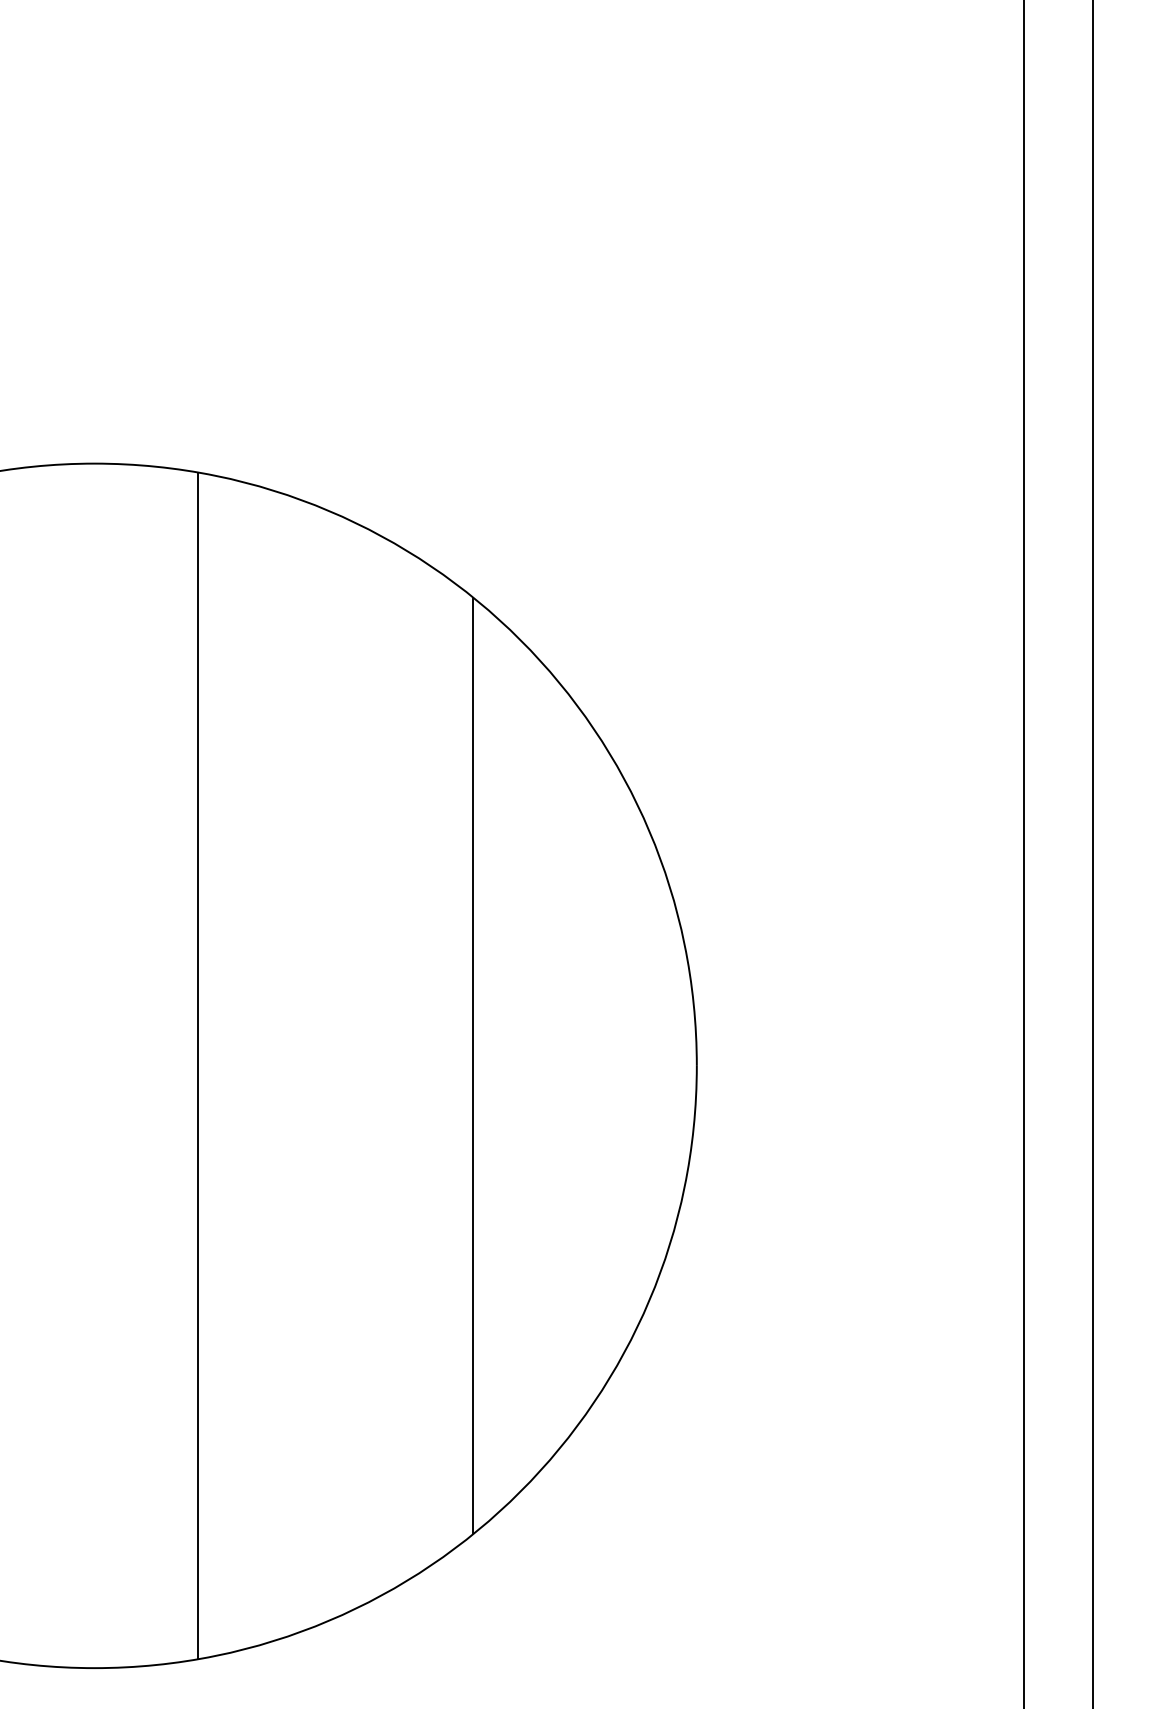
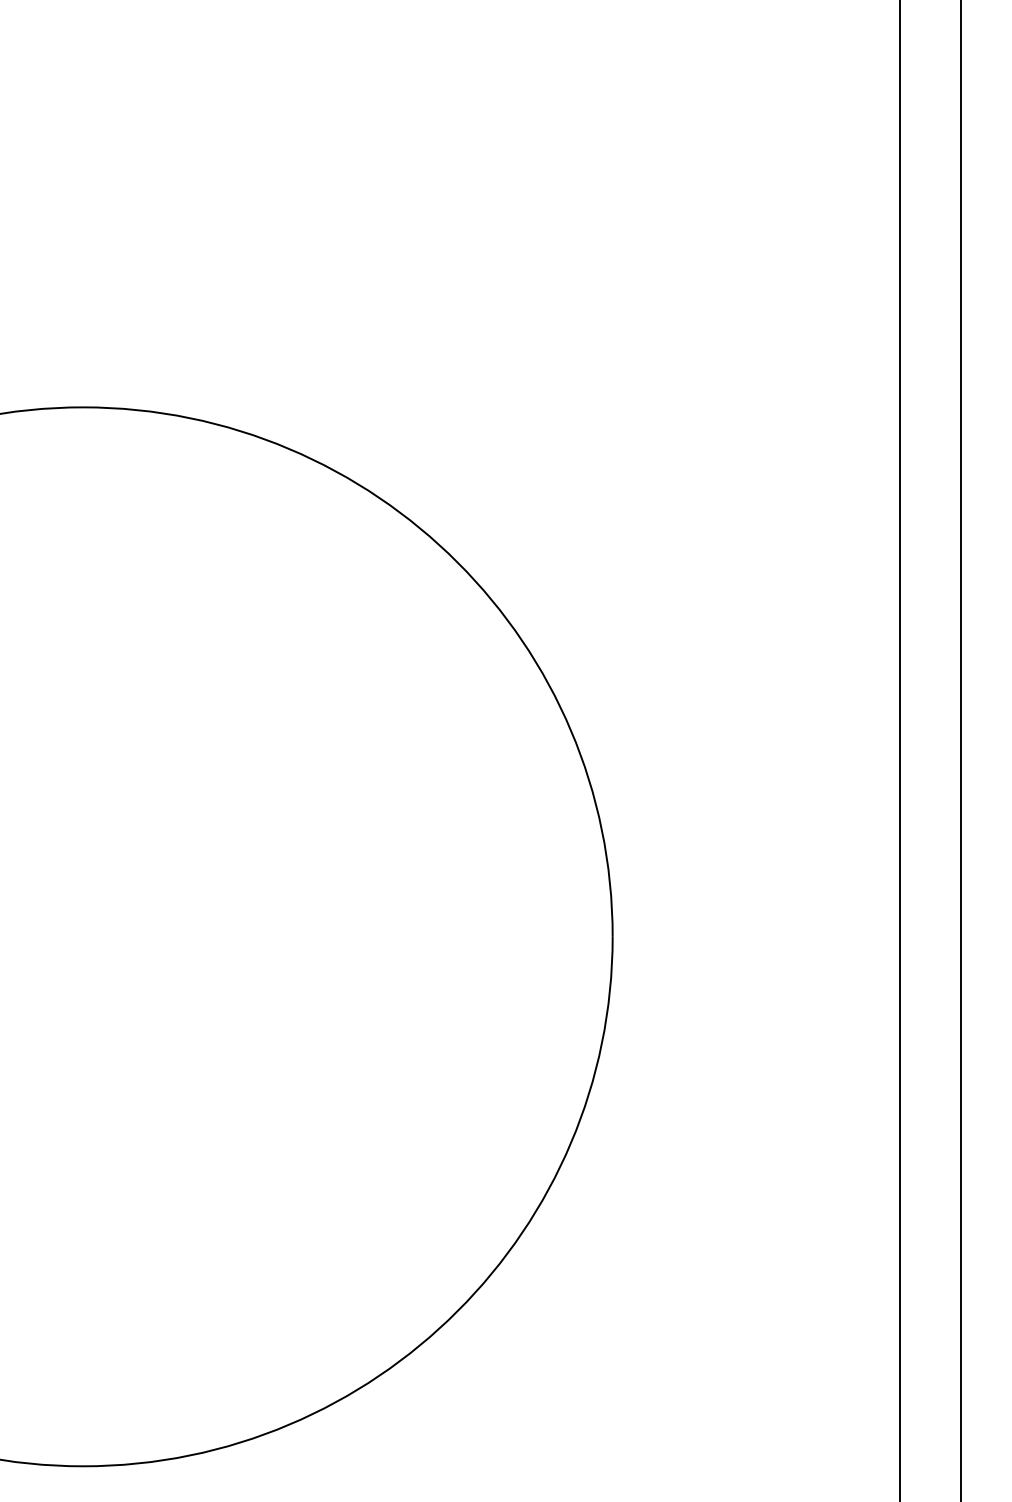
line: (197, 1065) -> (173, 936), removed
line: (473, 1065) -> (416, 936), removed

